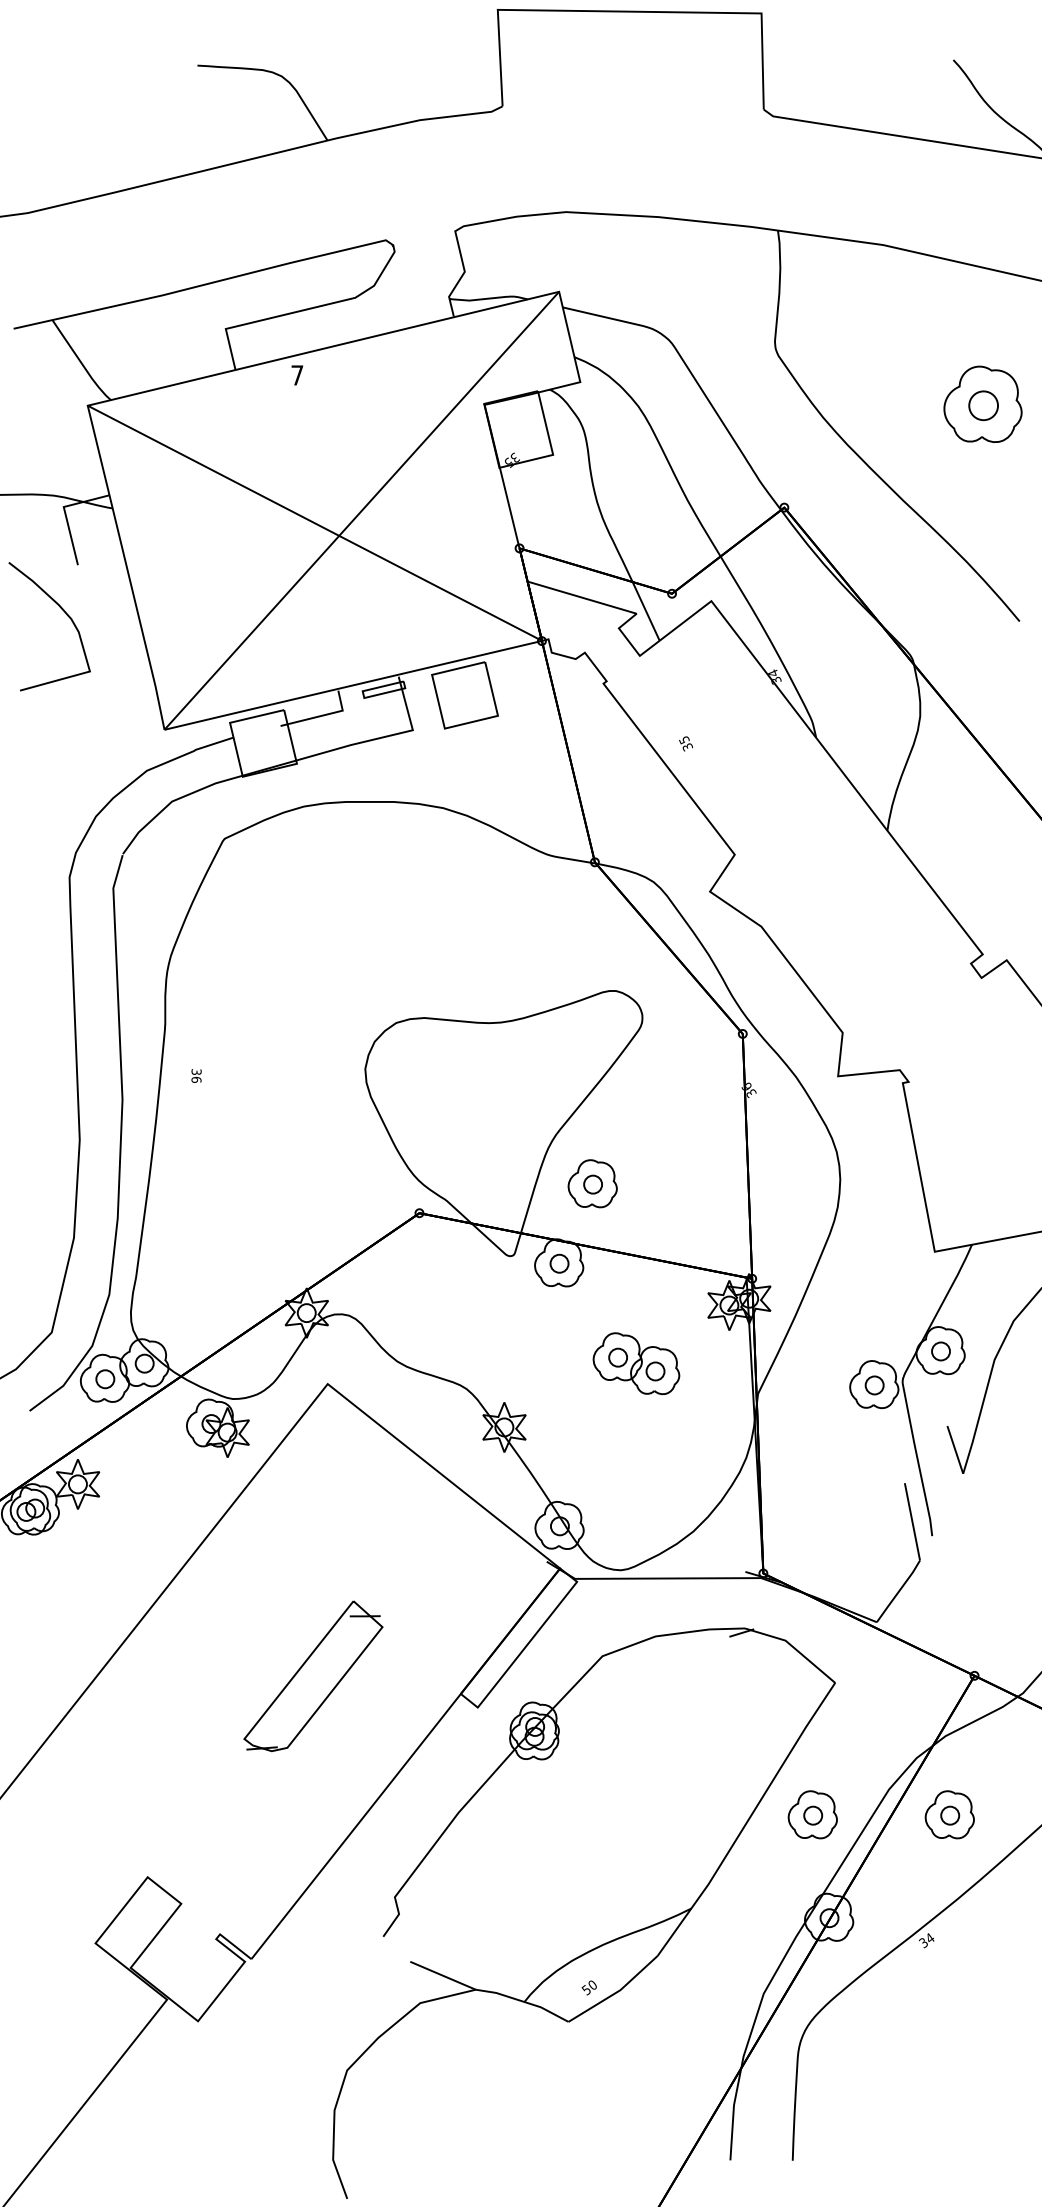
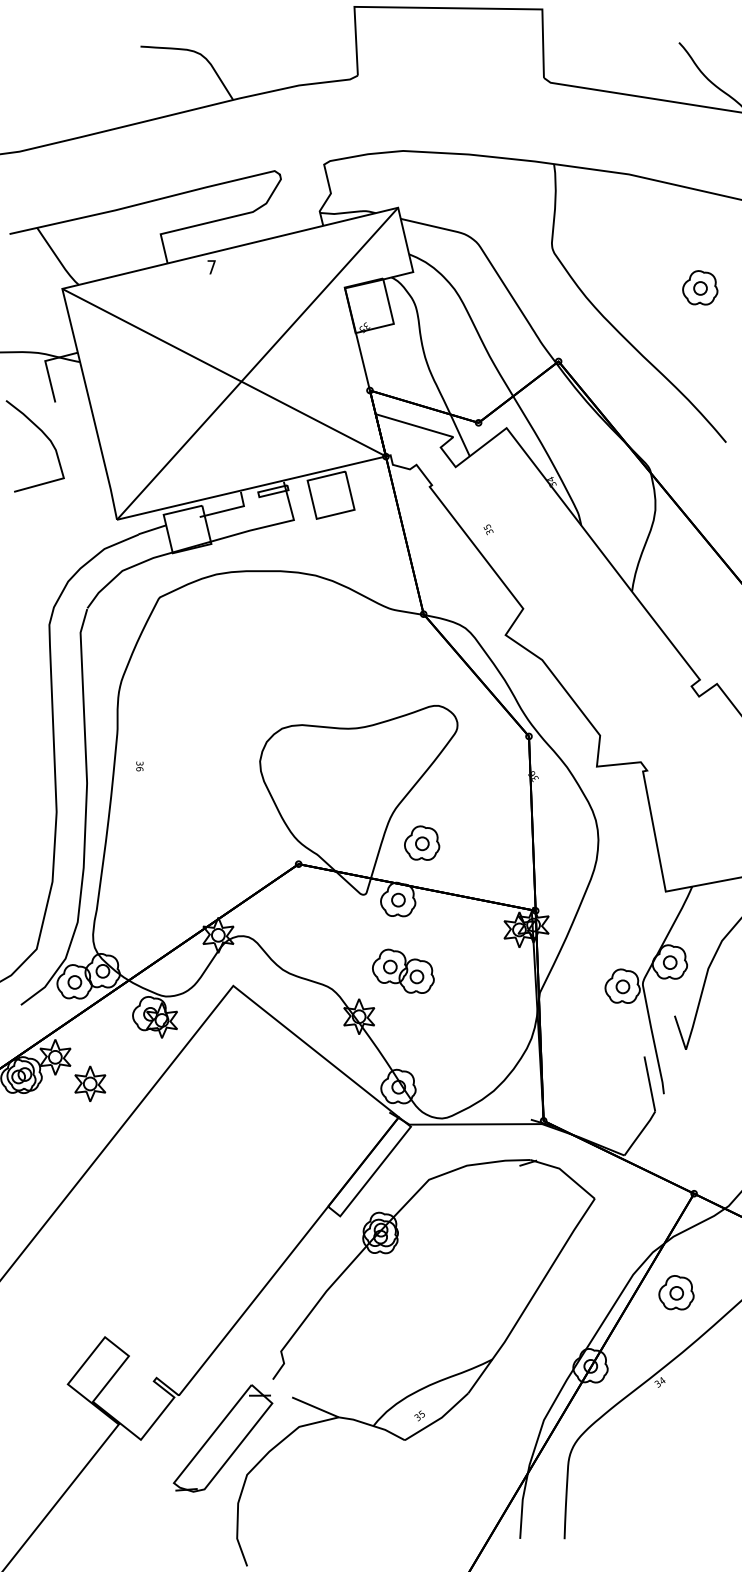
part: (983, 403) -> (700, 287), size x0.62
part: (636, 1363) -> (403, 971), moved
part: (126, 1521) -> (89, 1083), added
part: (313, 1676) -> (223, 1438), moved
part: (812, 1814) -> (578, 1292), removed
text: (589, 1986) -> (419, 1415), 50 -> 35

